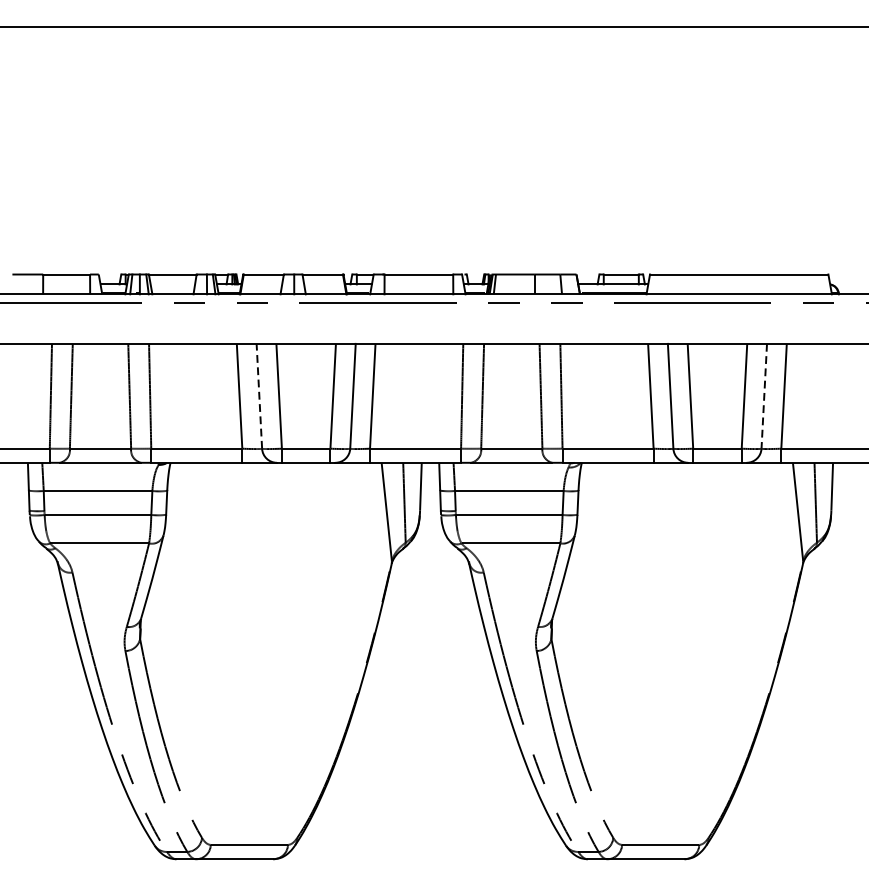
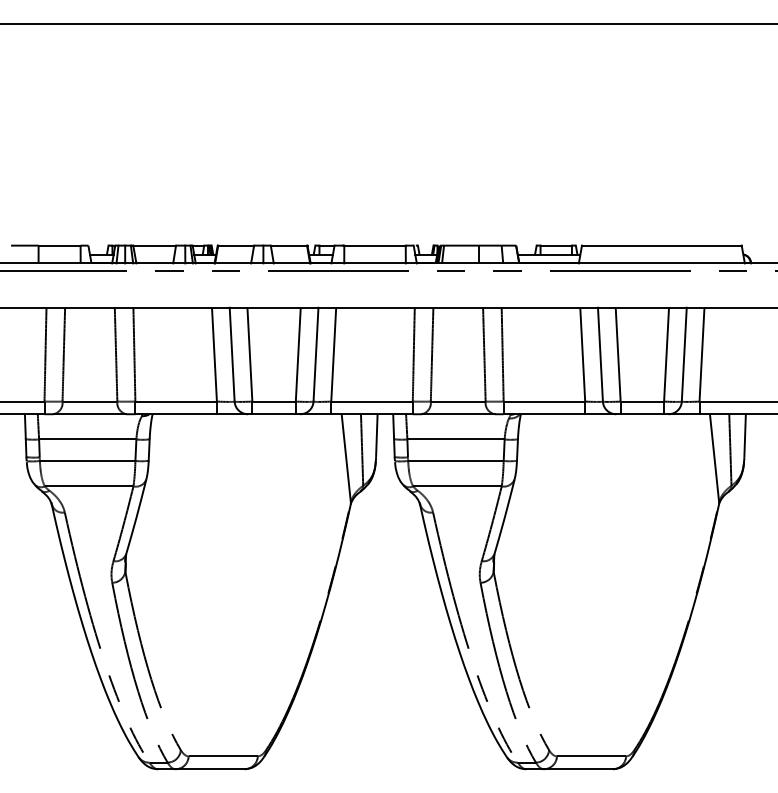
line: (259, 396) -> (232, 354), dashed -> solid
line: (764, 397) -> (684, 355), dashed -> solid

